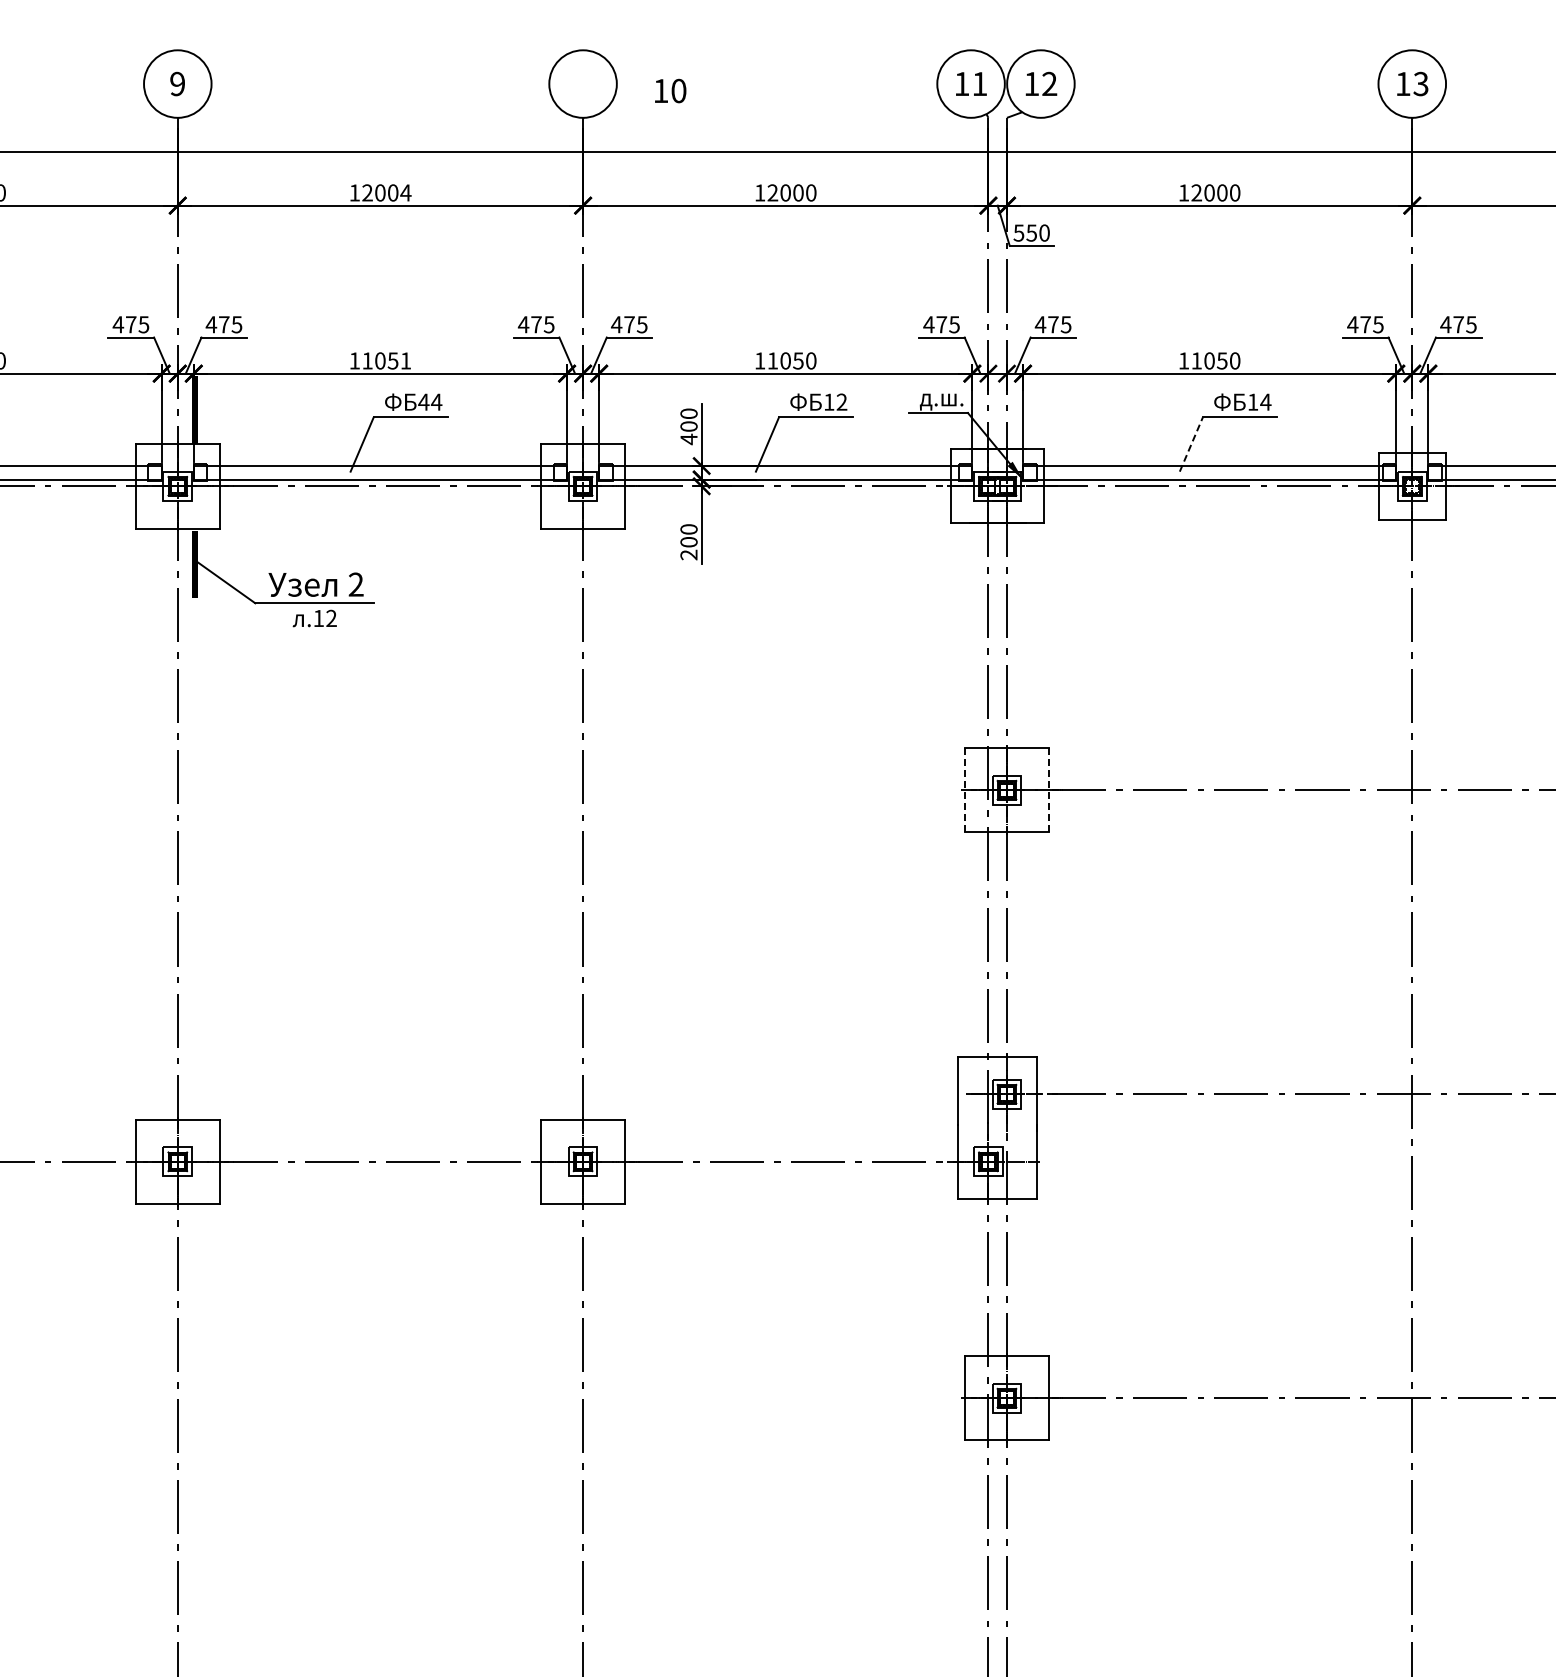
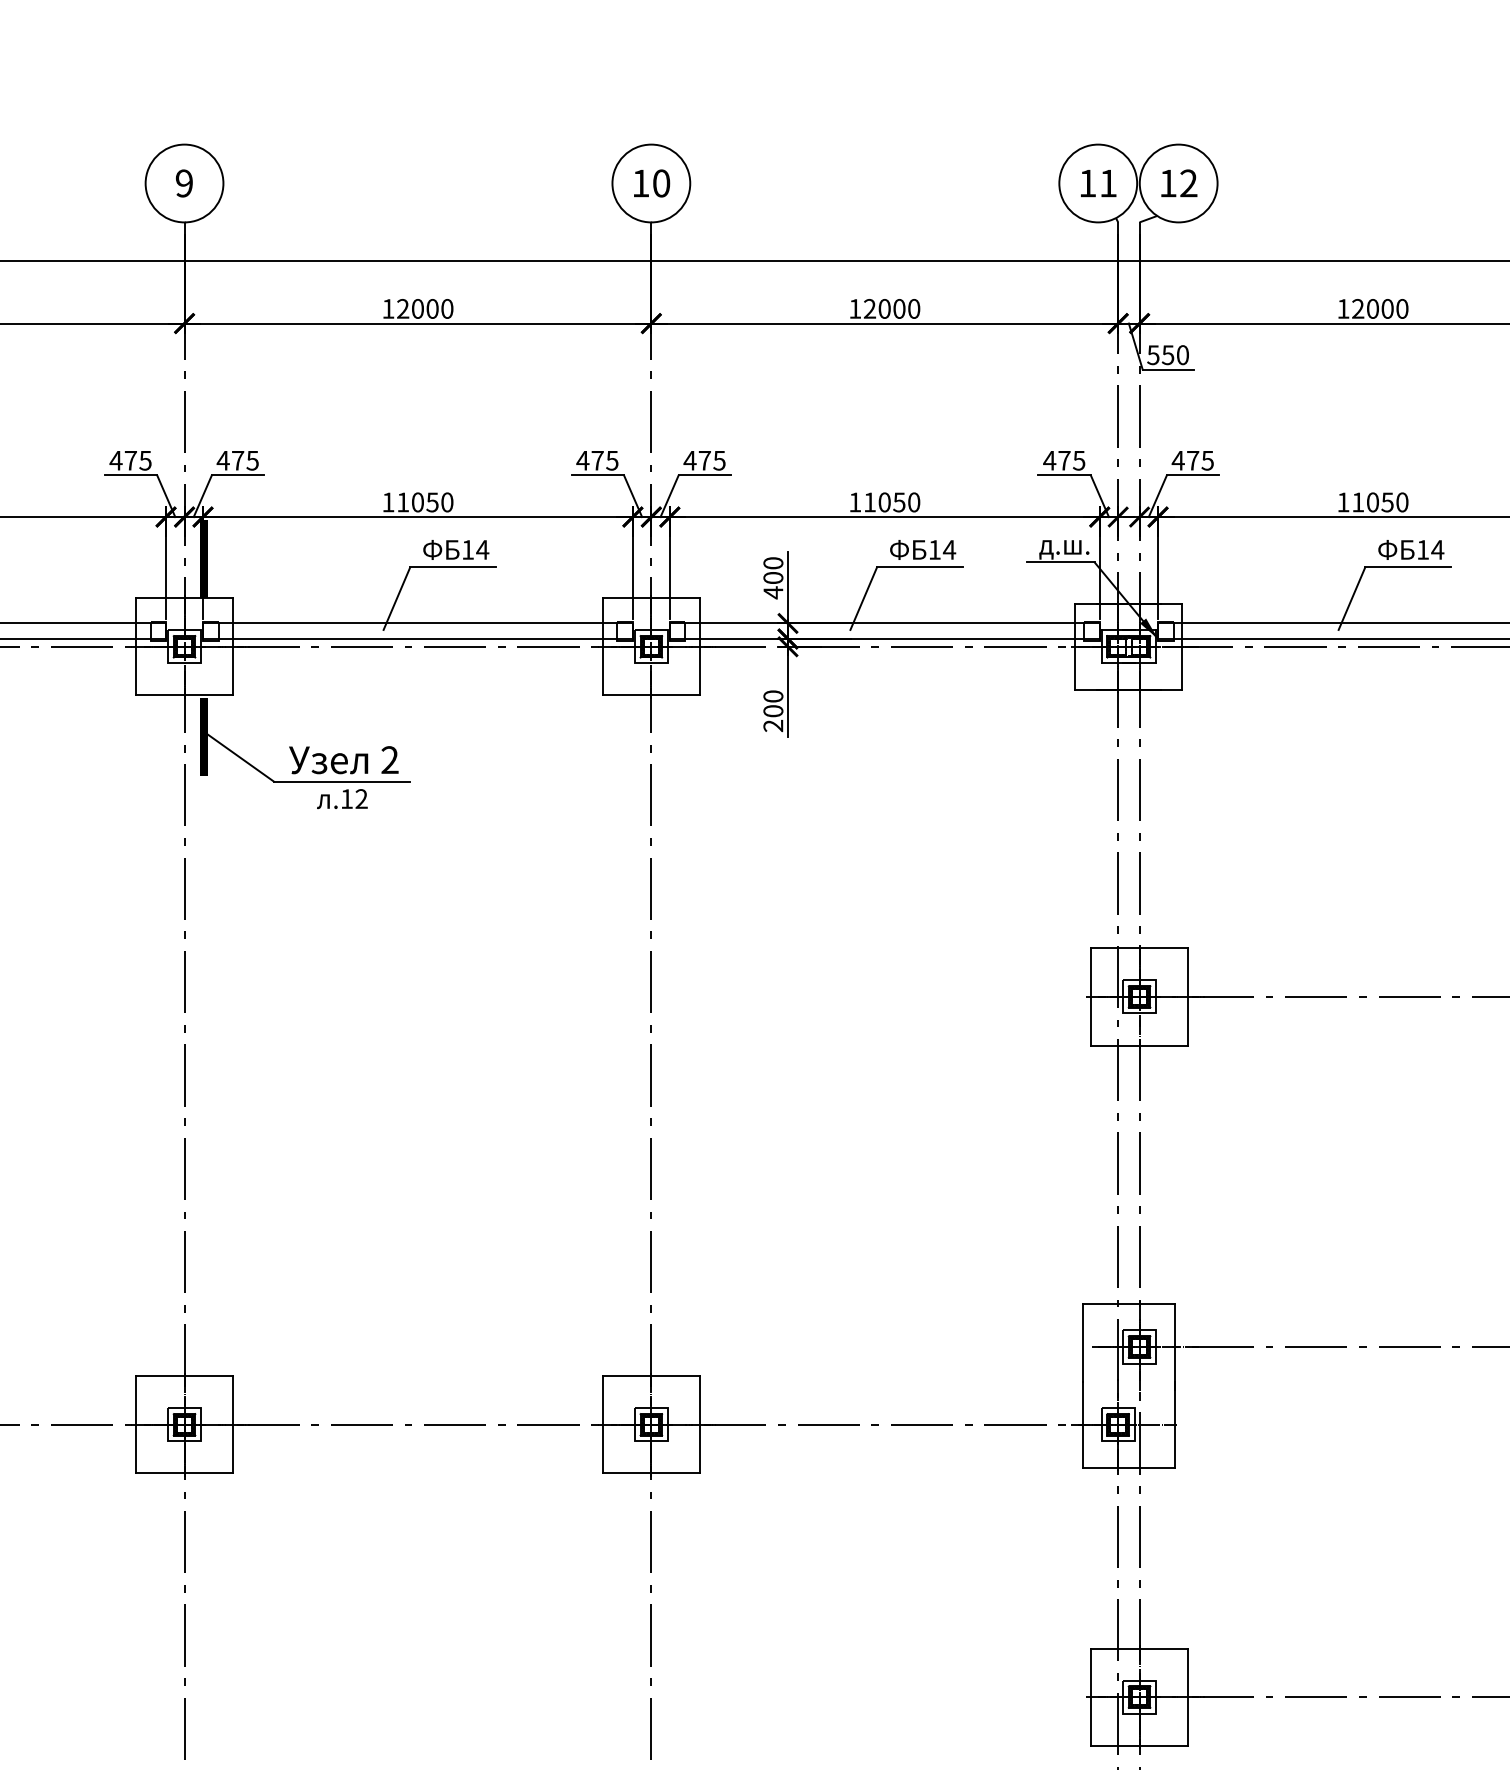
text: (670, 90) -> (651, 182), moved
text: (405, 192) -> (446, 308), 12004 -> 12000
text: (405, 360) -> (446, 501), 11051 -> 11050
text: (423, 401) -> (467, 549), 44 -> 14
text: (841, 401) -> (948, 549), 12 -> 14
line: (1191, 444) -> (1352, 598), dashed -> solid
line: (964, 789) -> (1090, 996), dashed -> solid
line: (1049, 790) -> (1188, 997), dashed -> solid

